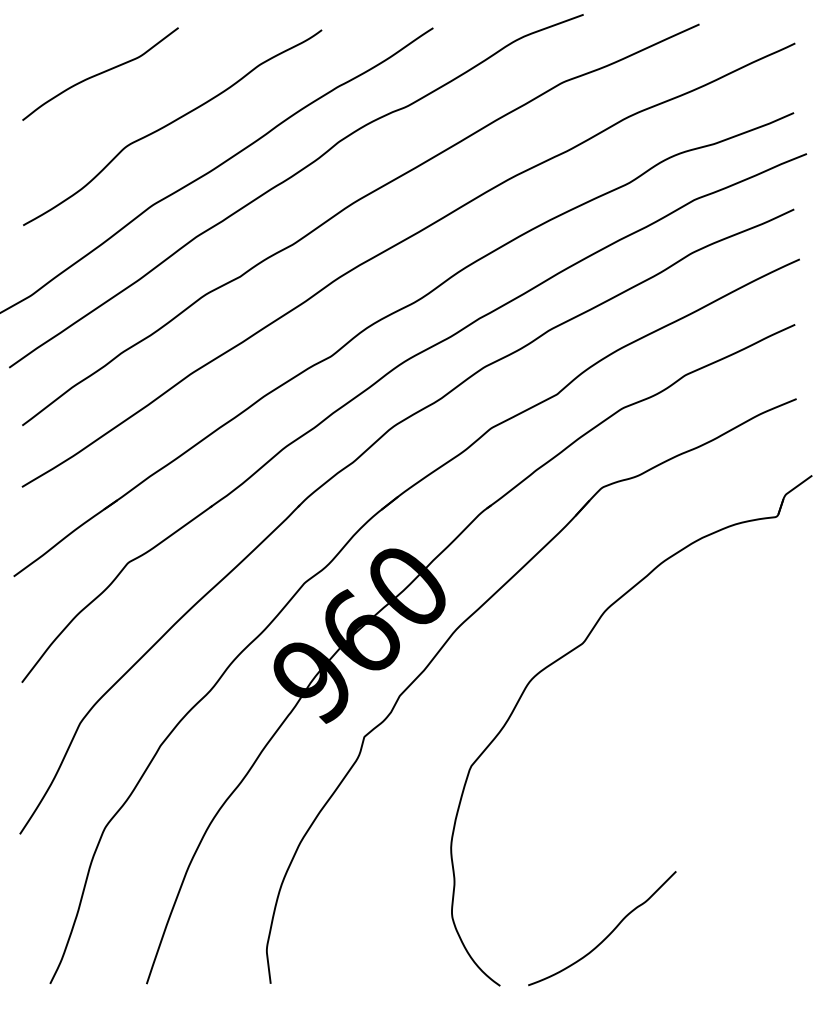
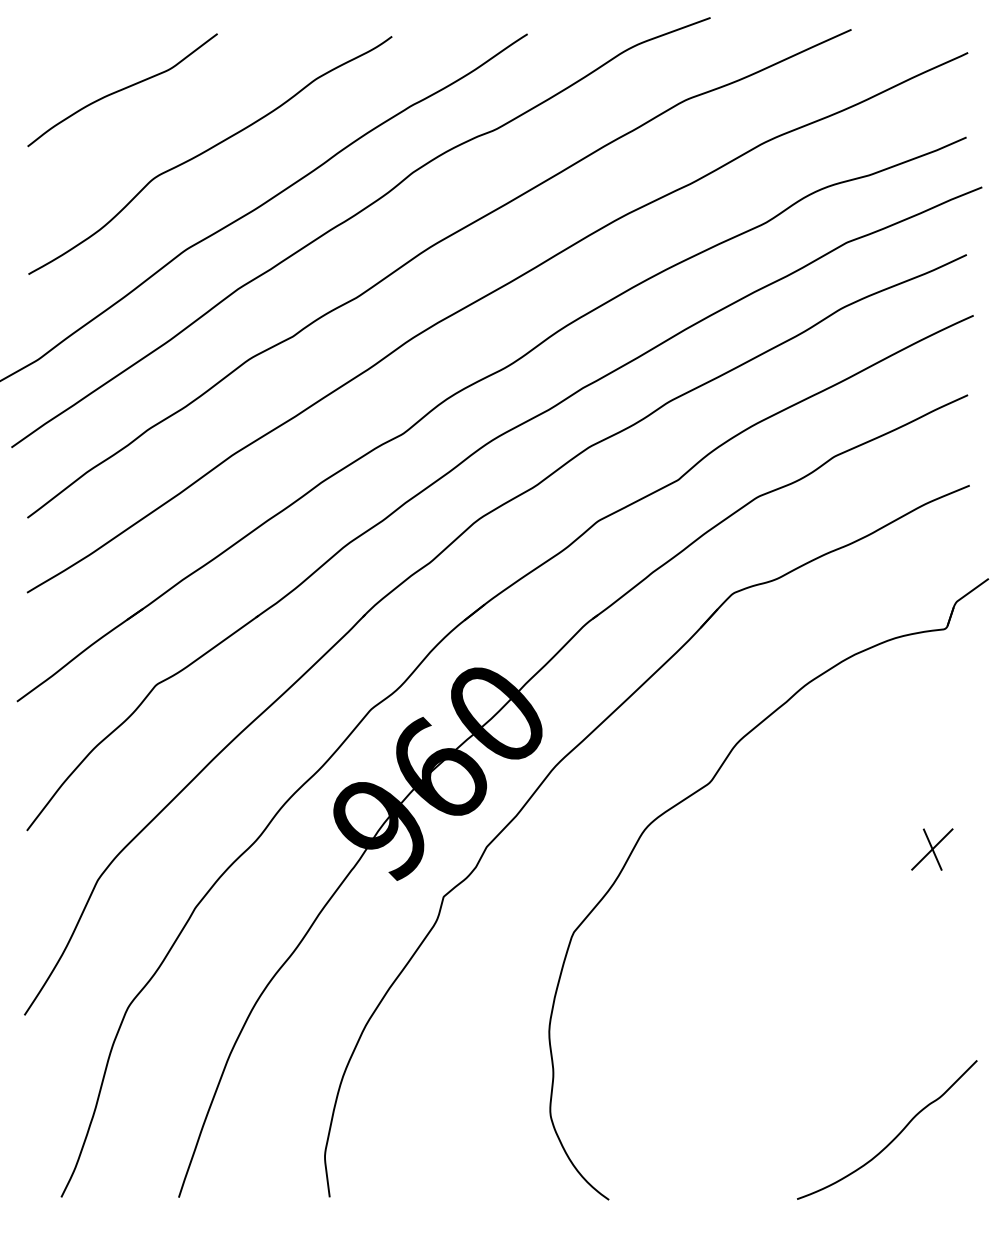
part: (766, 698) -> (932, 849), added
curve: (609, 933) -> (895, 1136), moved

